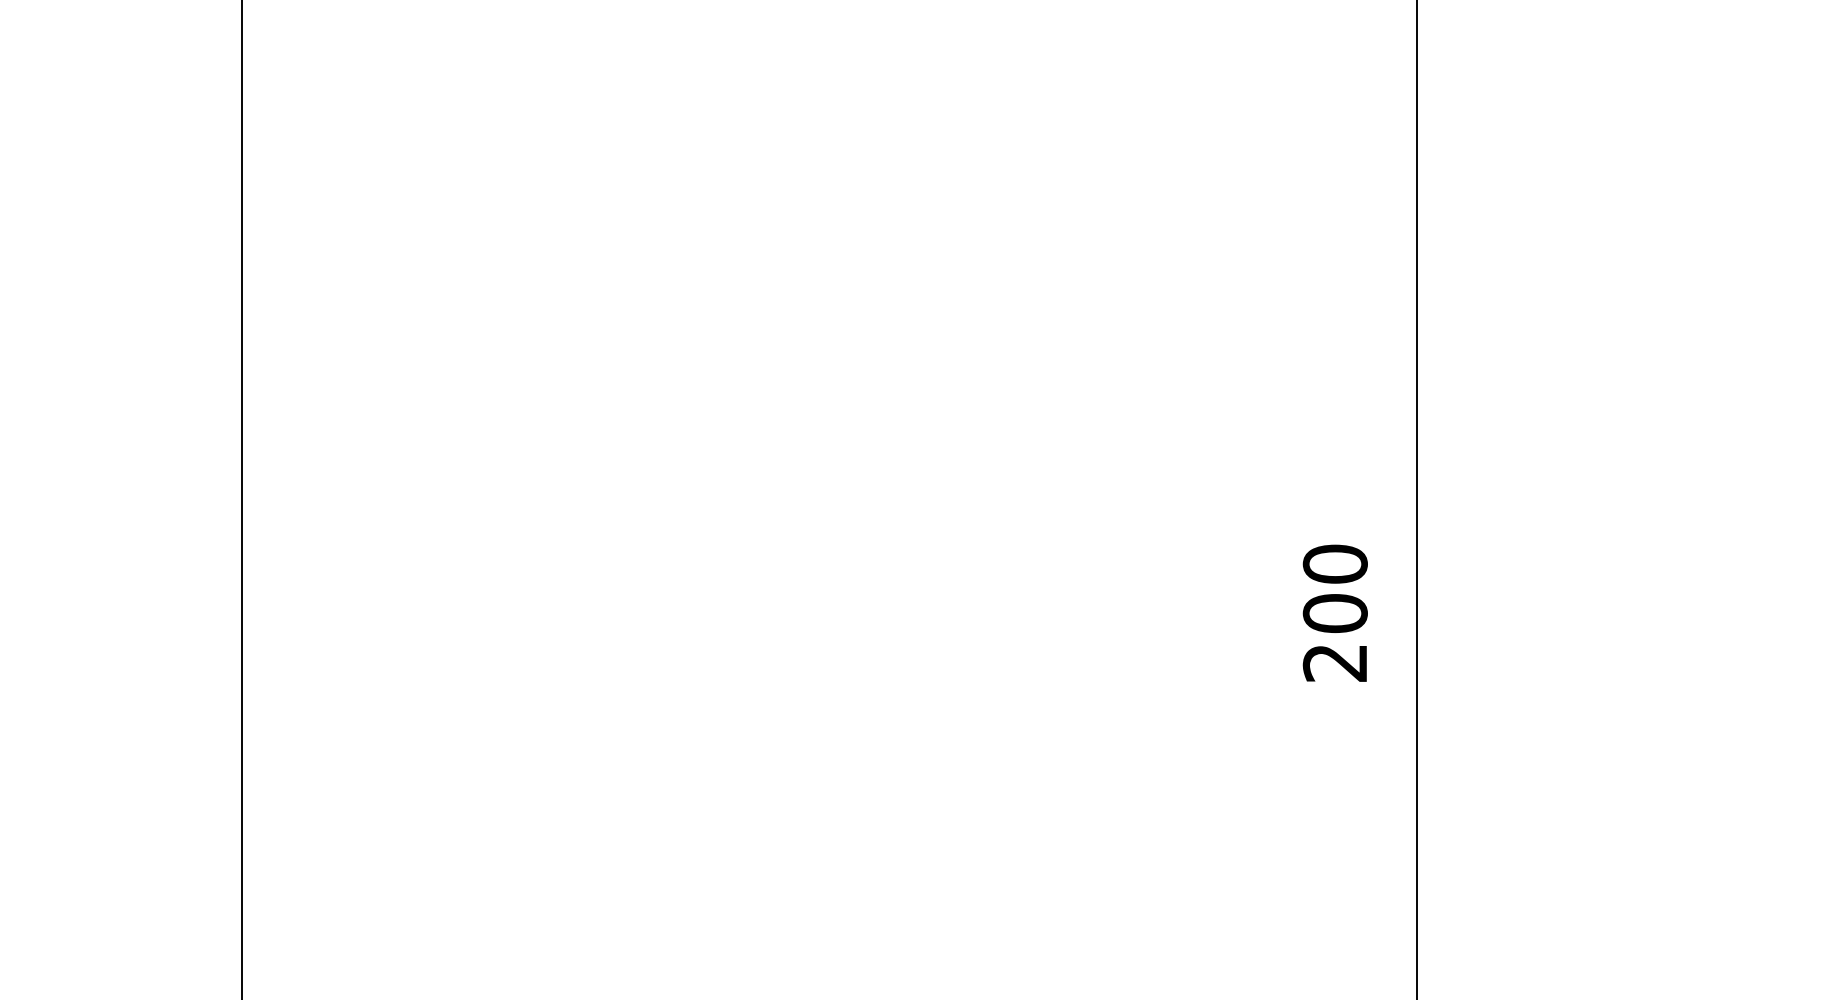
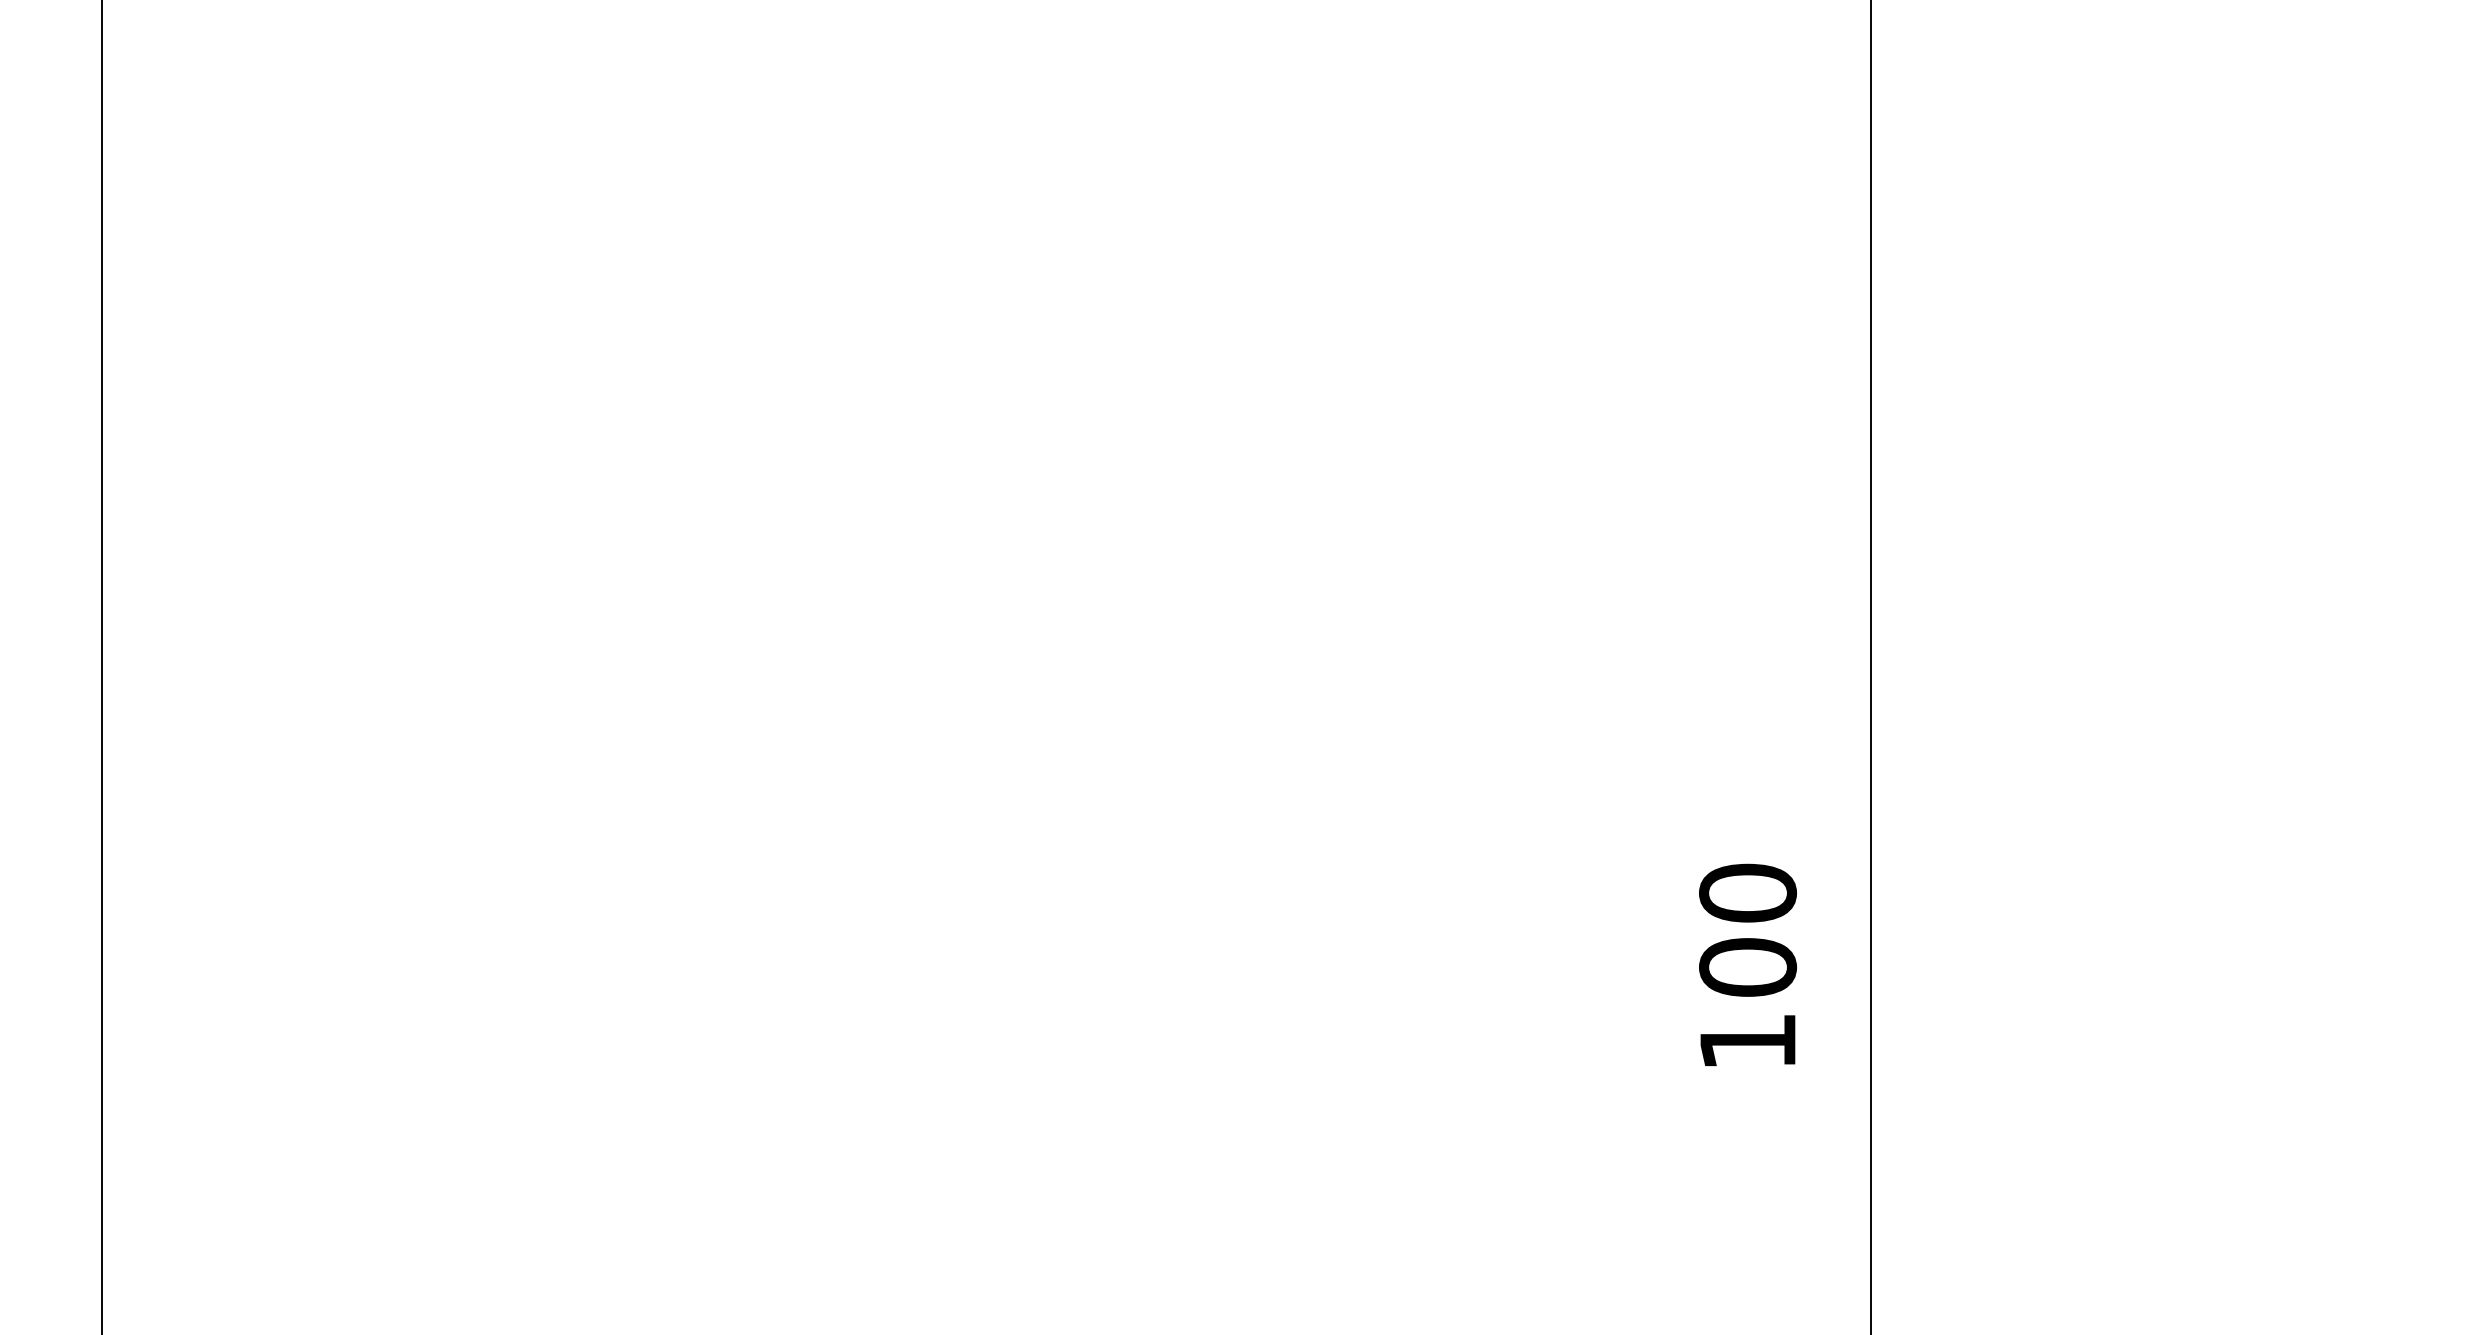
text: (1334, 663) -> (1746, 1042), 200 -> 100

